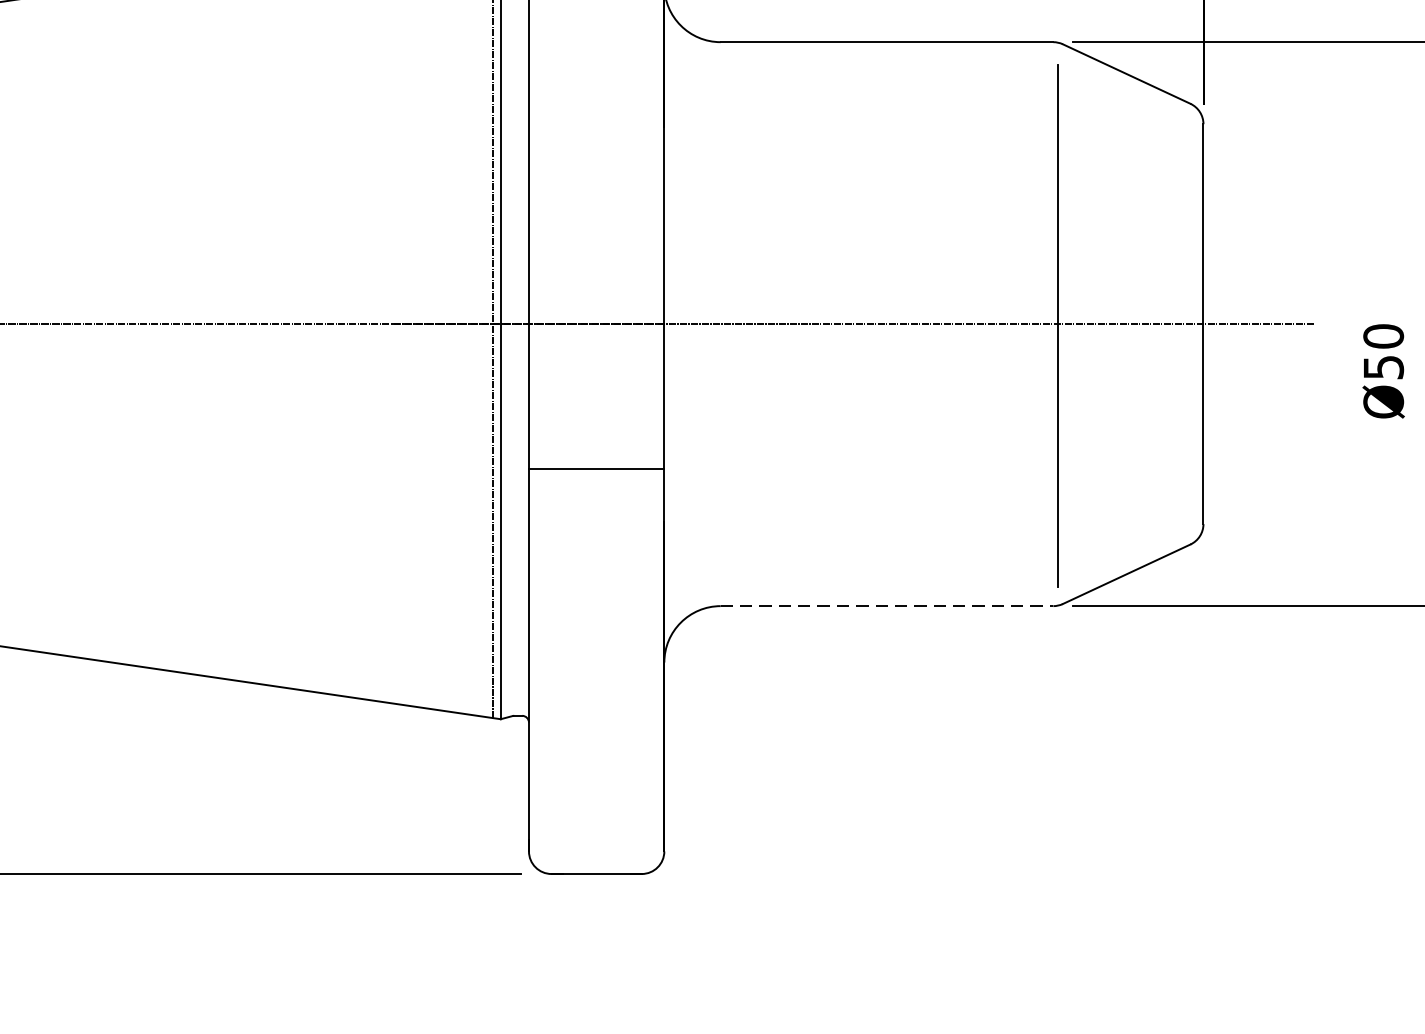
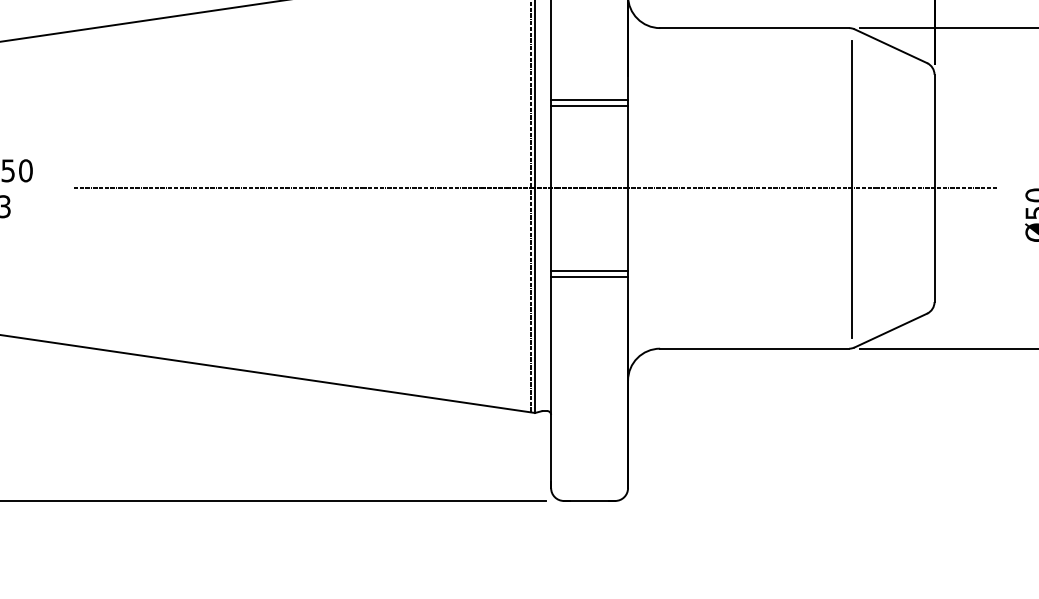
line: (596, 167) -> (589, 99), added
line: (596, 180) -> (589, 106), added
line: (596, 480) -> (589, 277), added
line: (886, 605) -> (754, 348), dashed -> solid

